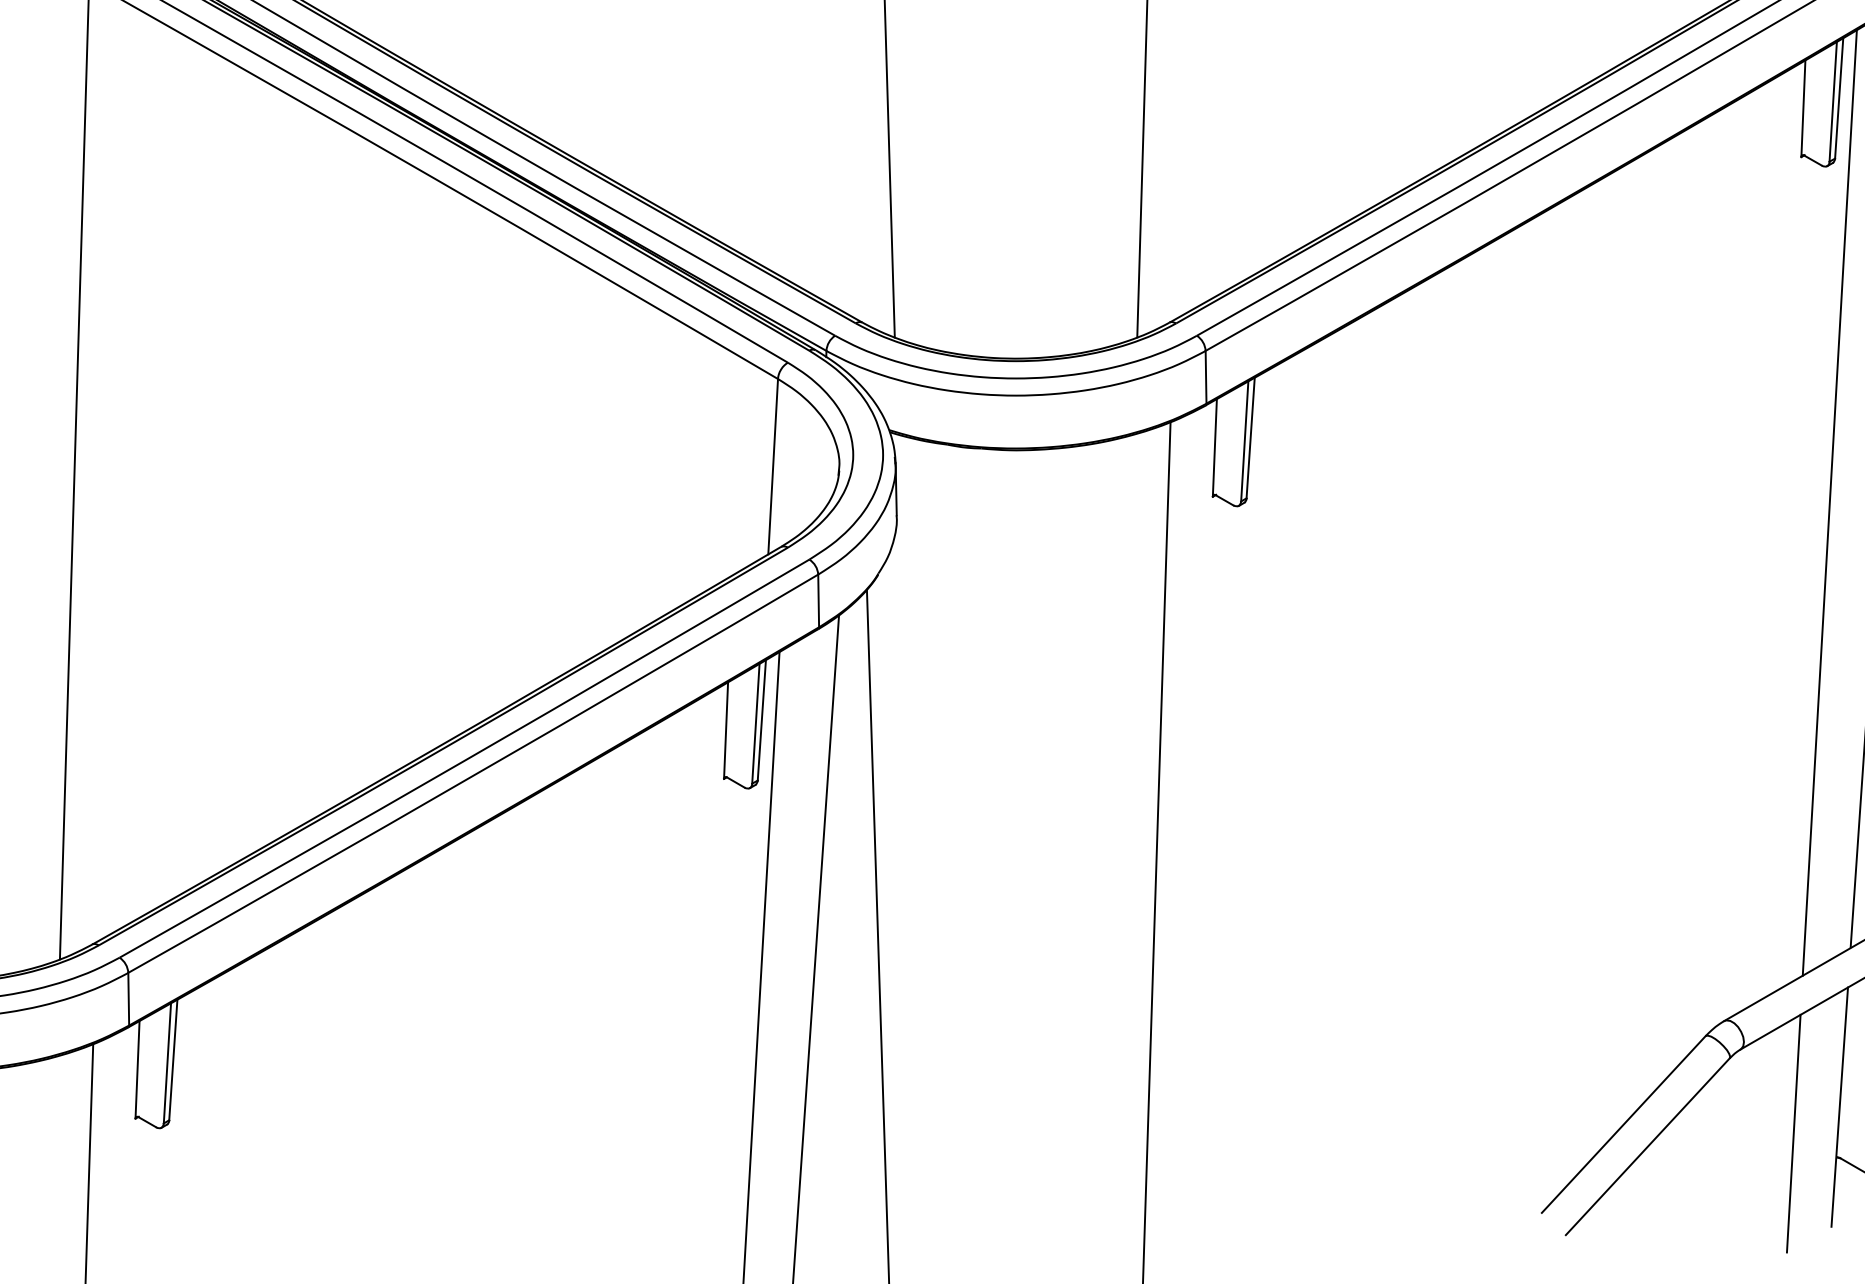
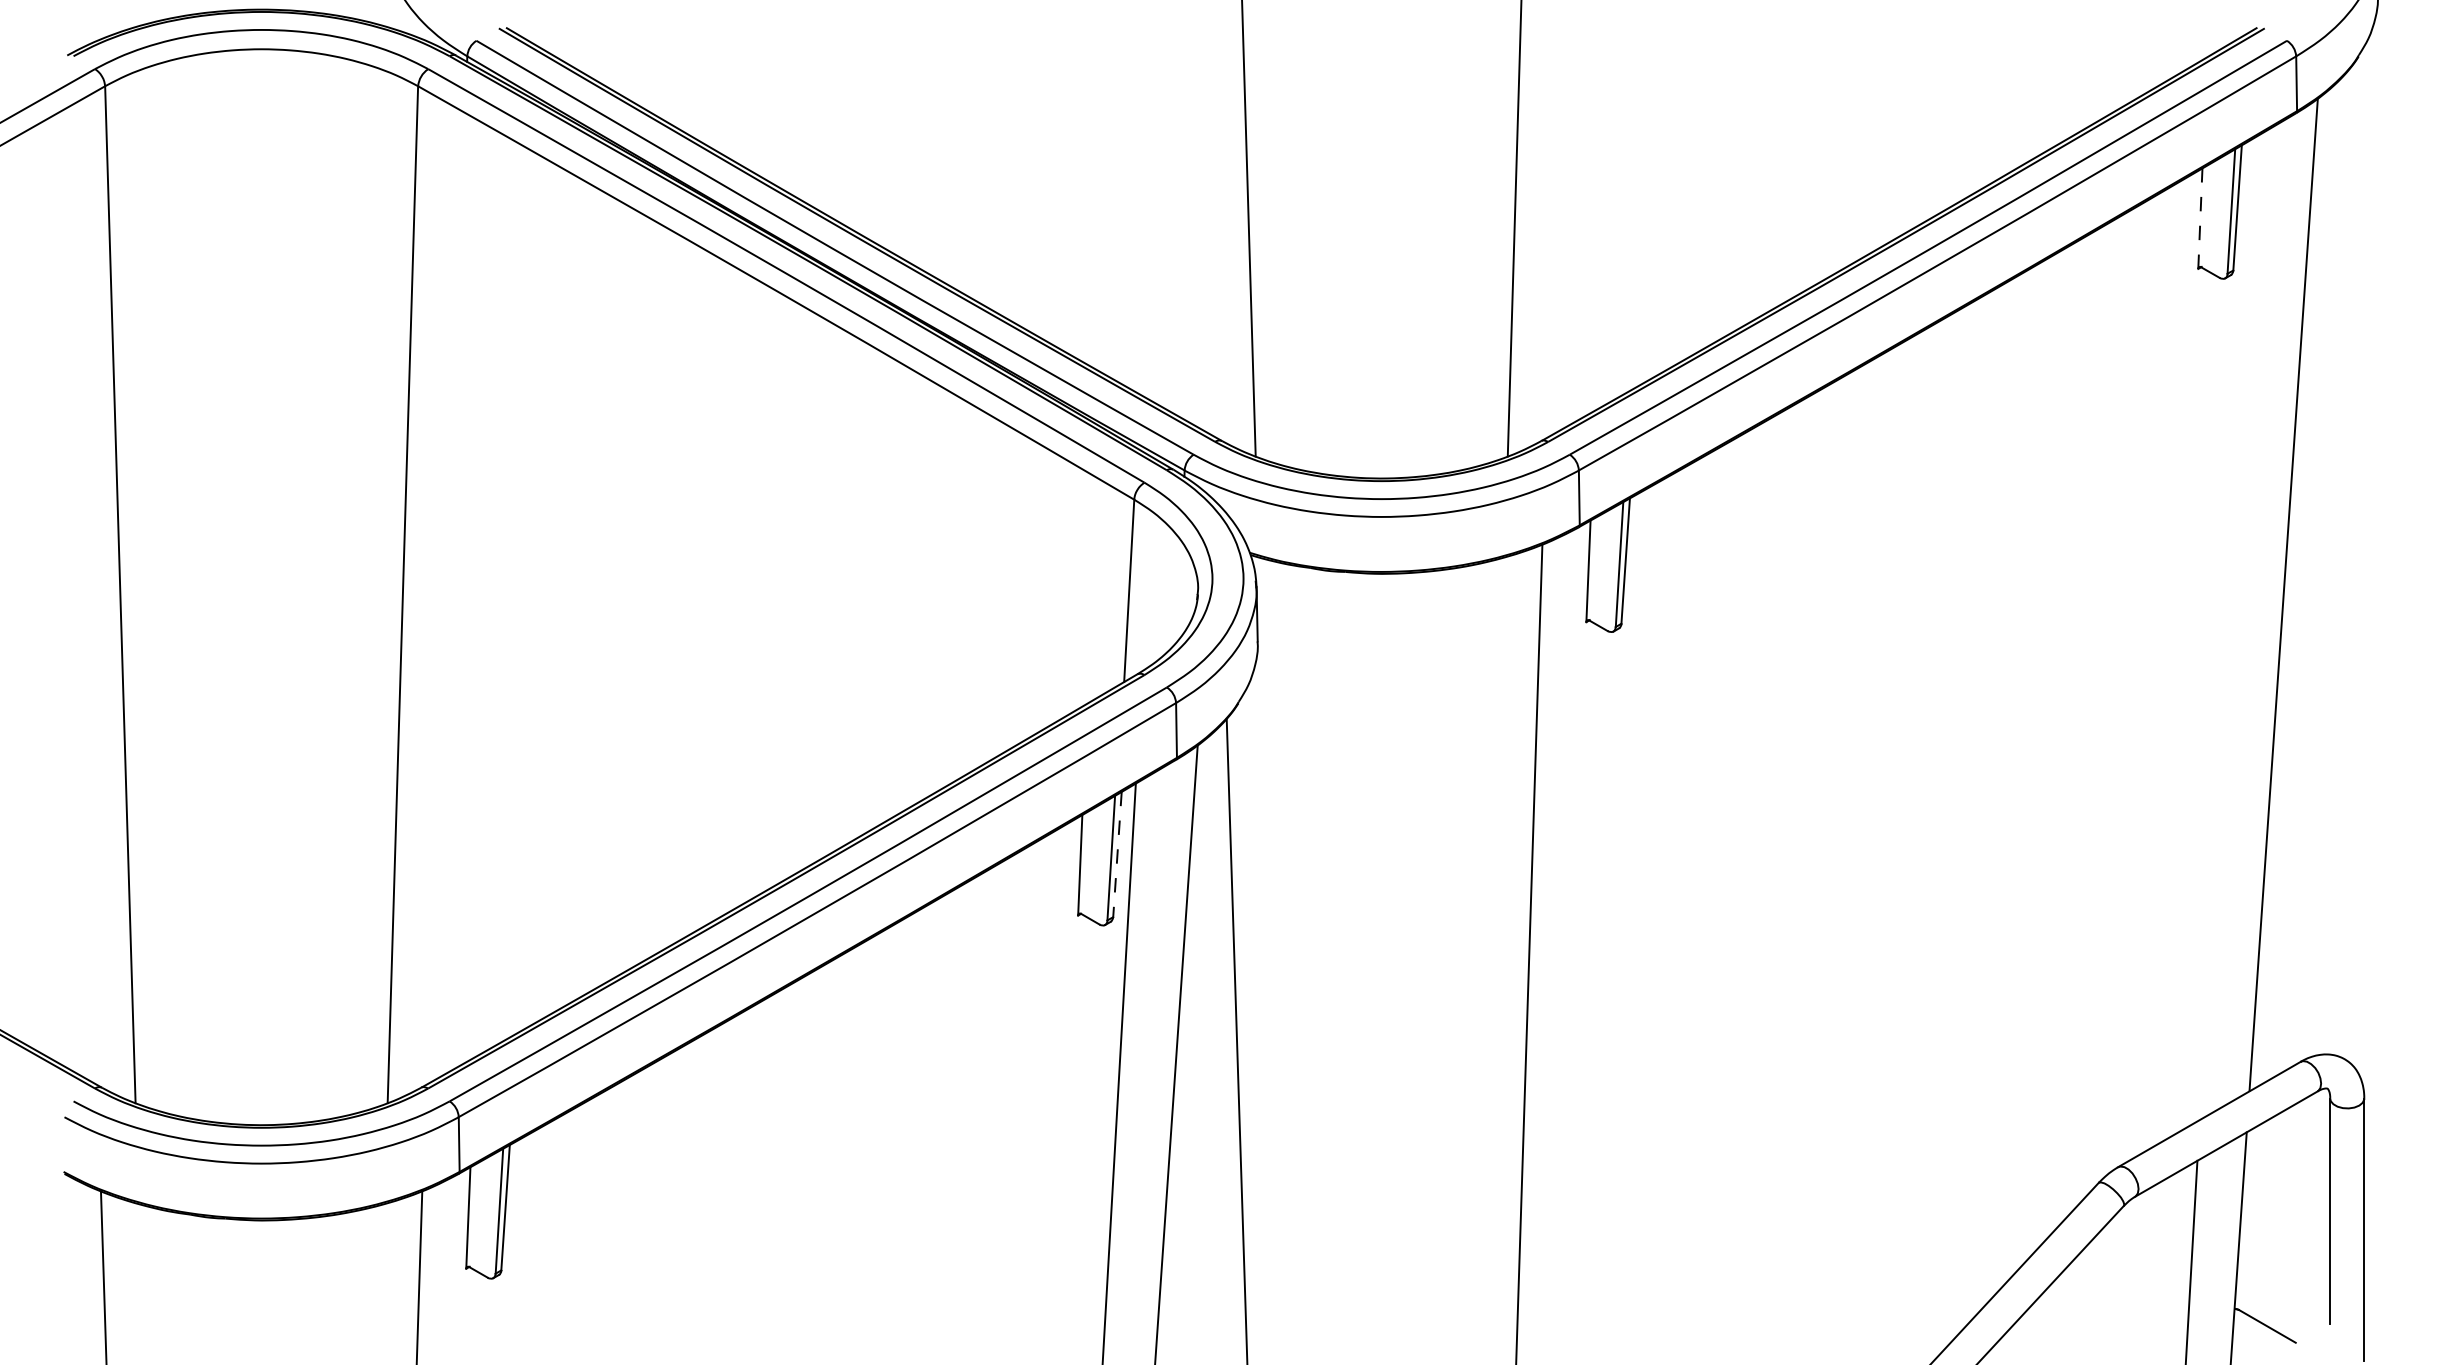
line: (1803, 108) -> (2200, 218), solid -> dashed
line: (1829, 502) -> (2227, 628), removed
line: (761, 720) -> (1117, 854), solid -> dashed

